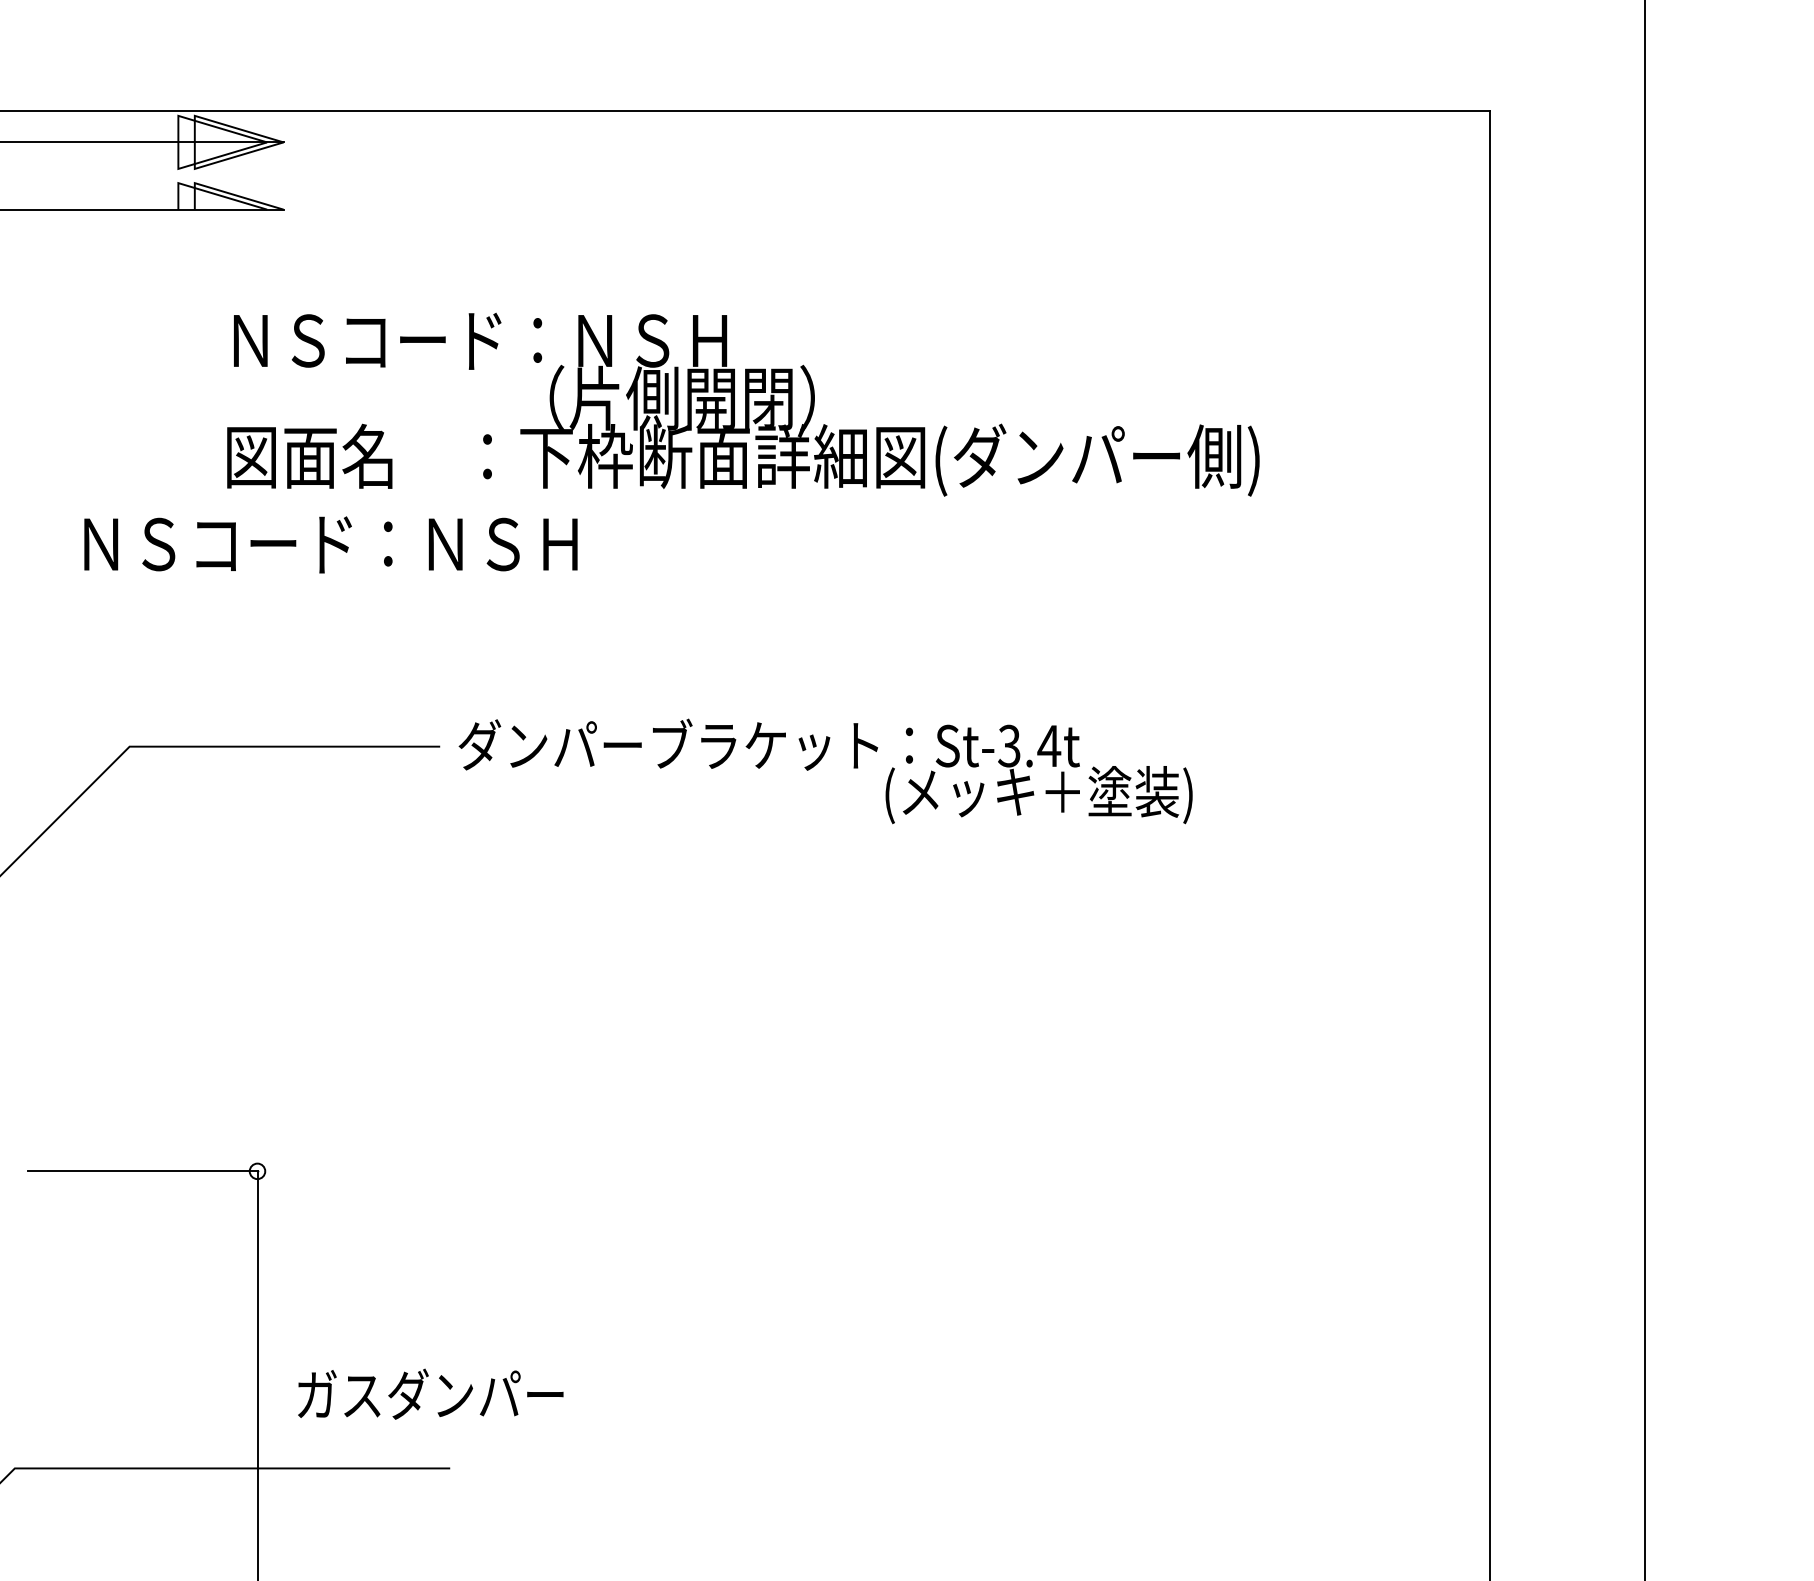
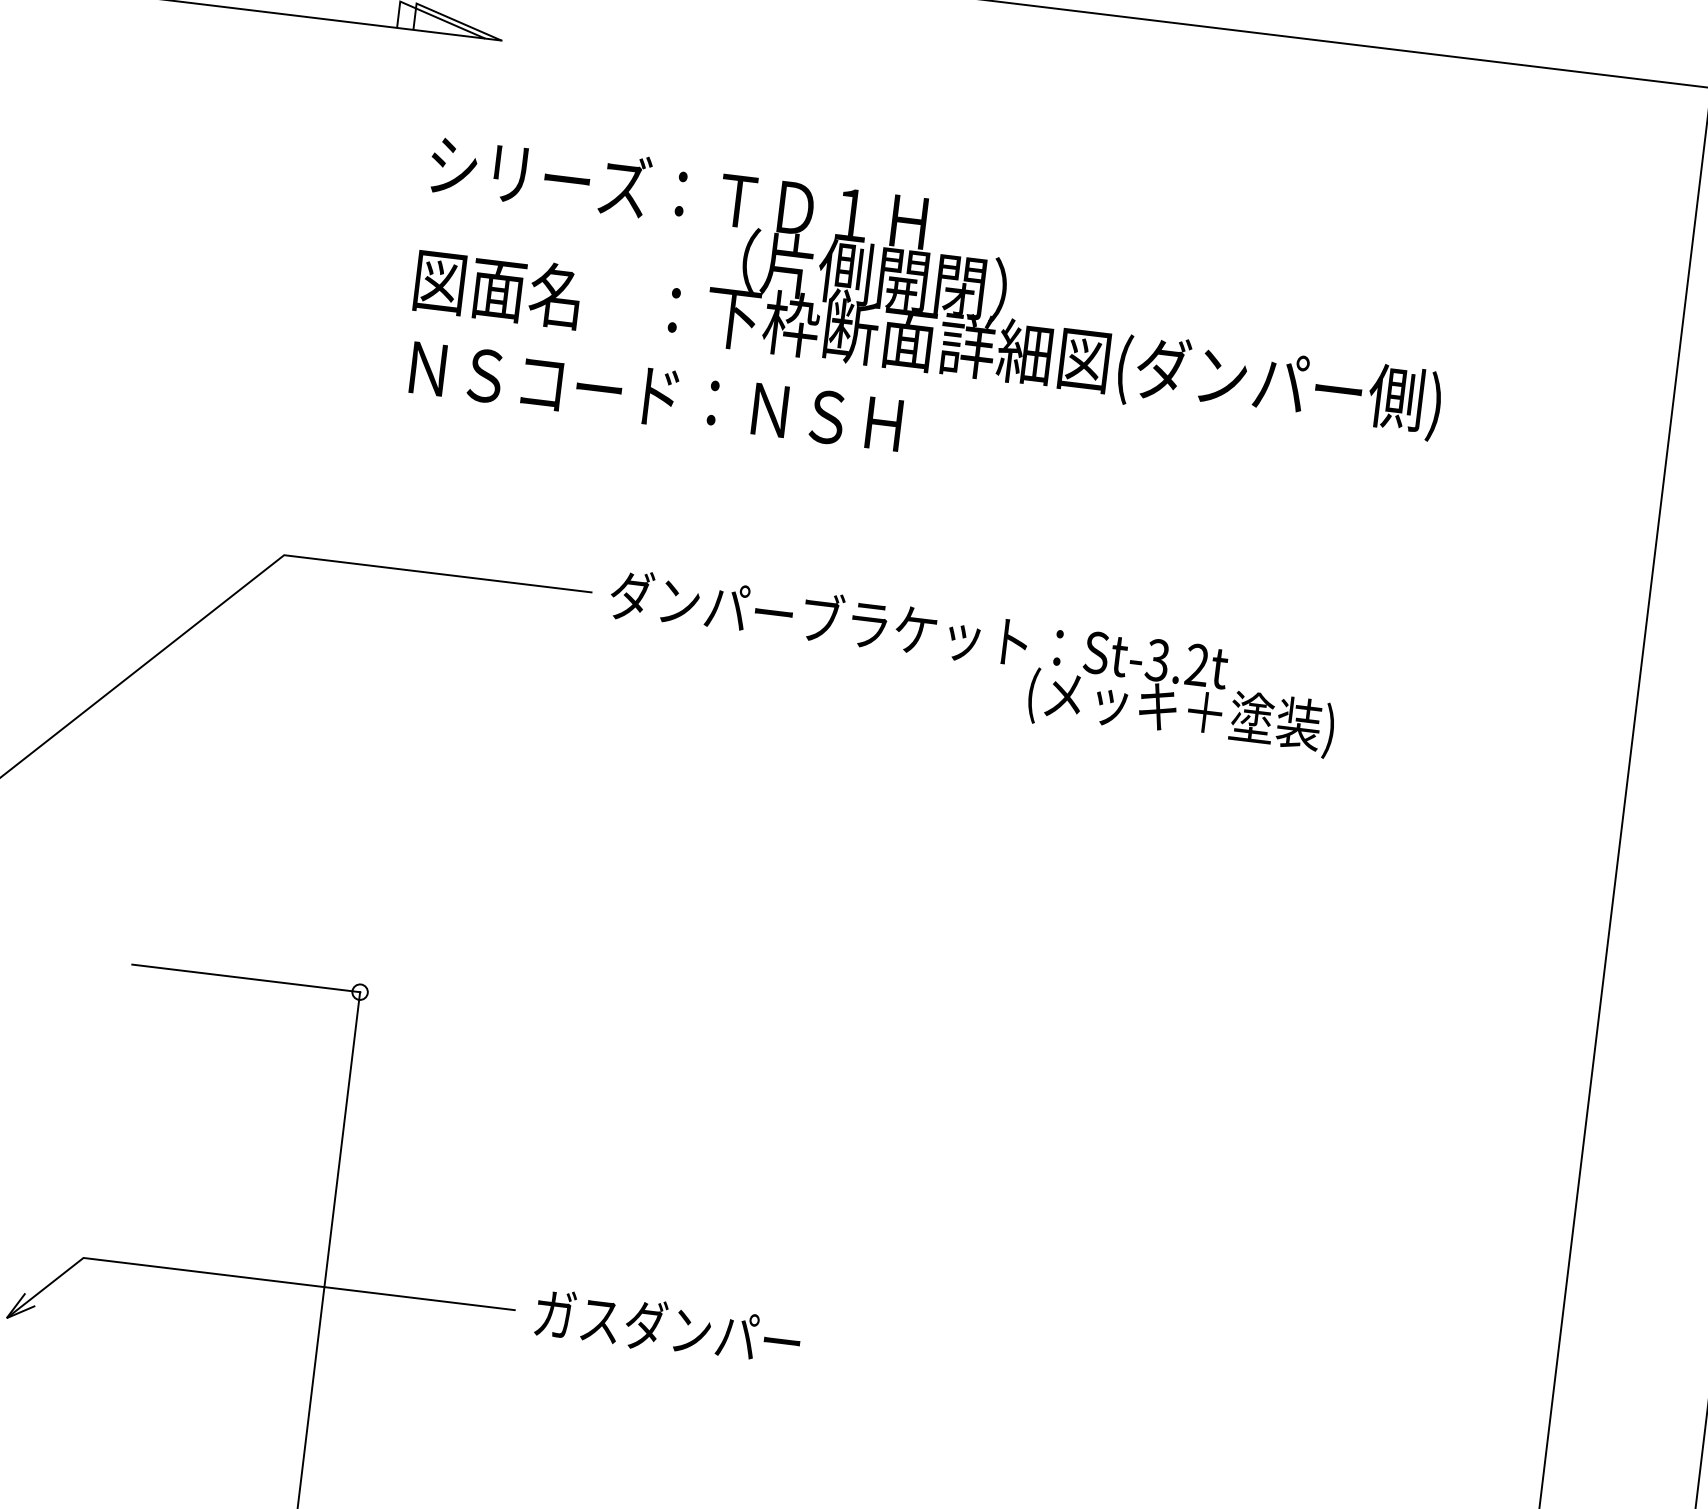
text: (448, 338) -> (649, 188), ＮＳコード：ＮＳＨ -> シリーズ：ＴＤ１Ｈ
text: (330, 544) -> (655, 396), moved
text: (1049, 745) -> (1197, 664), St-3.4t -> St-3.2t
text: (430, 1393) -> (668, 1326), moved

